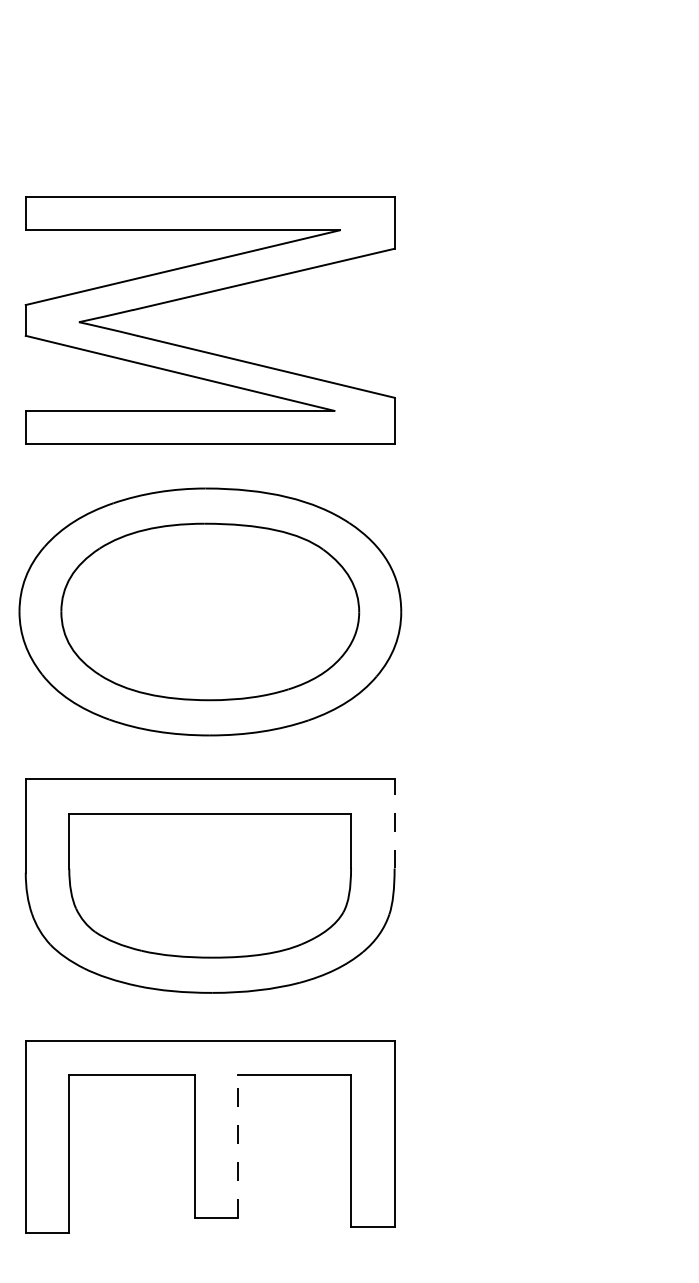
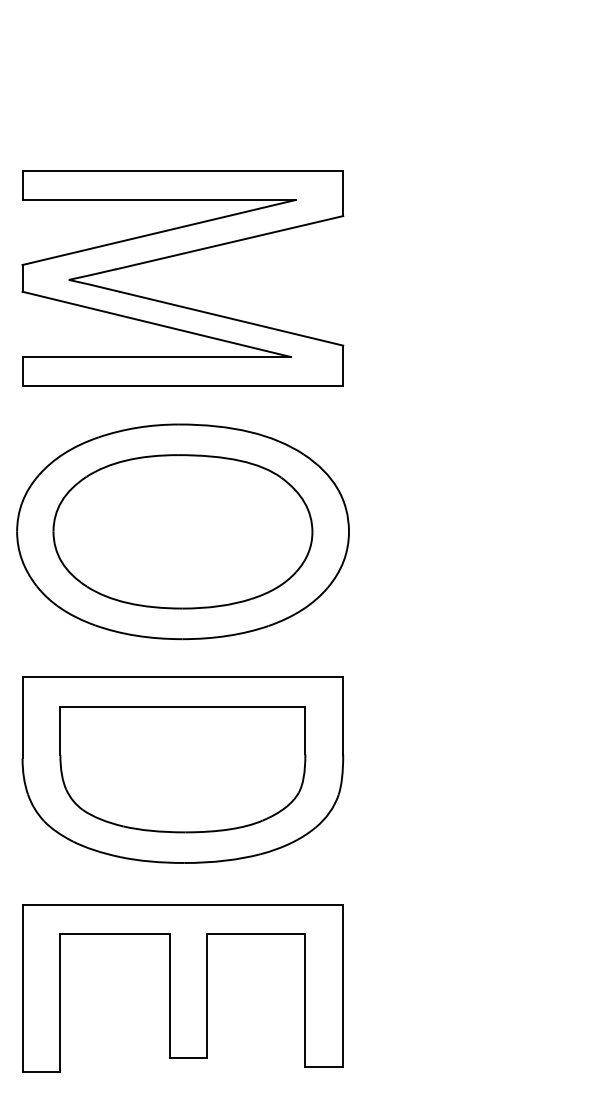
line: (394, 824) -> (343, 716), dashed -> solid
line: (238, 1145) -> (207, 995), dashed -> solid

